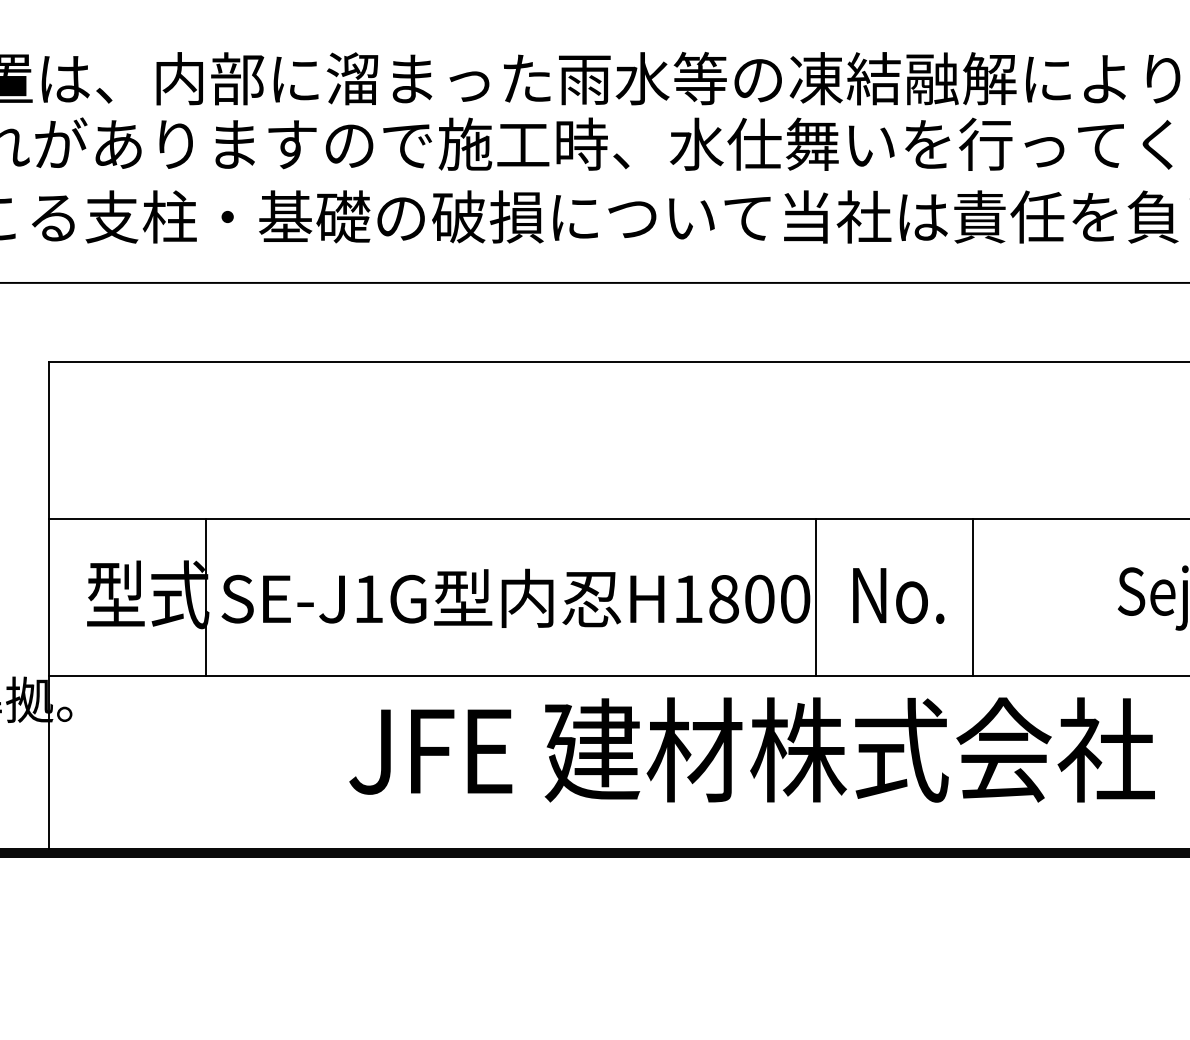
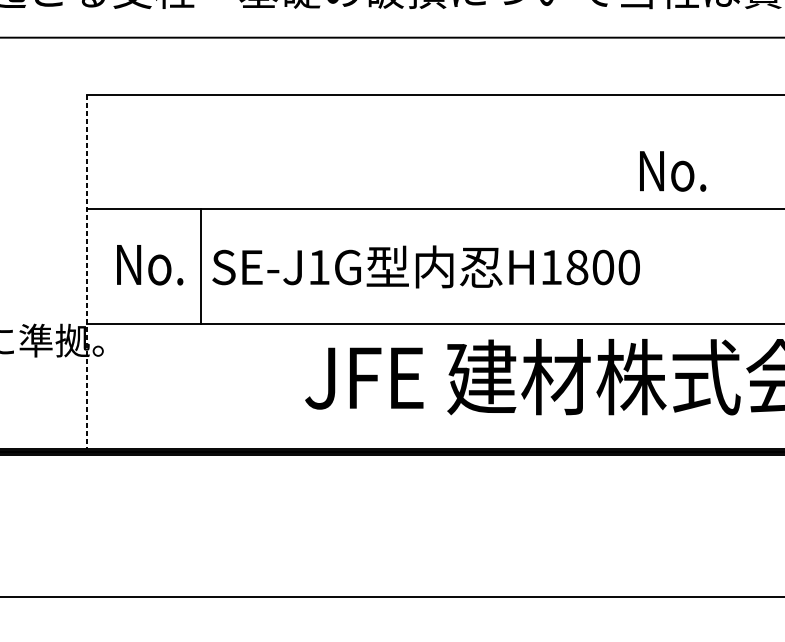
text: (148, 594) -> (159, 264), 型式 -> No.
text: (898, 595) -> (672, 171), moved
line: (816, 597) -> (644, 266), removed
line: (973, 597) -> (758, 266), removed
line: (49, 606) -> (87, 272), solid -> dashed

